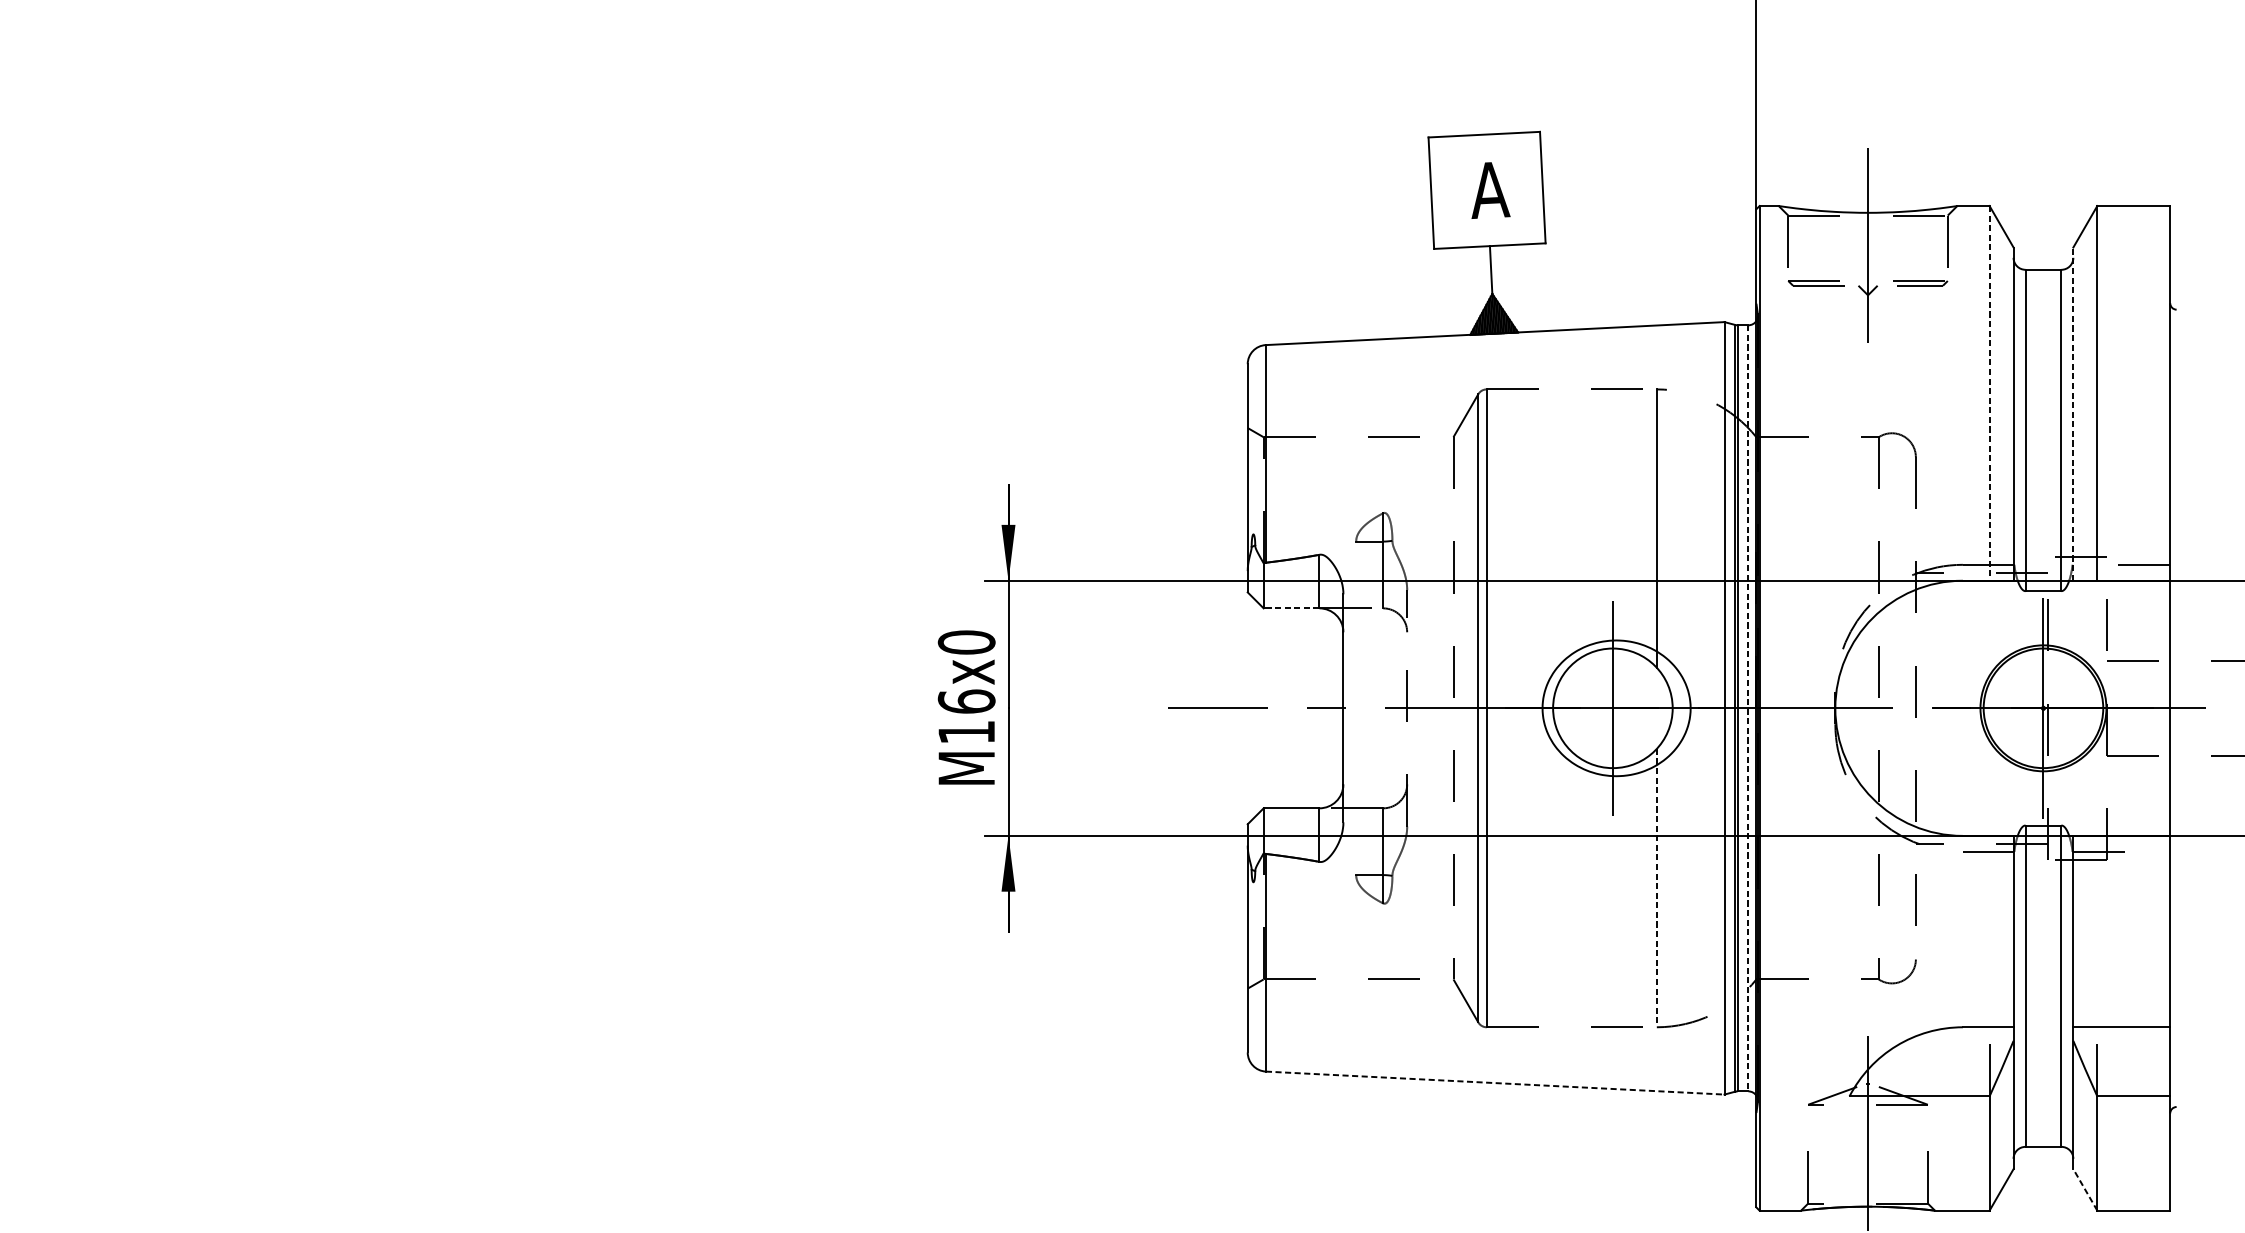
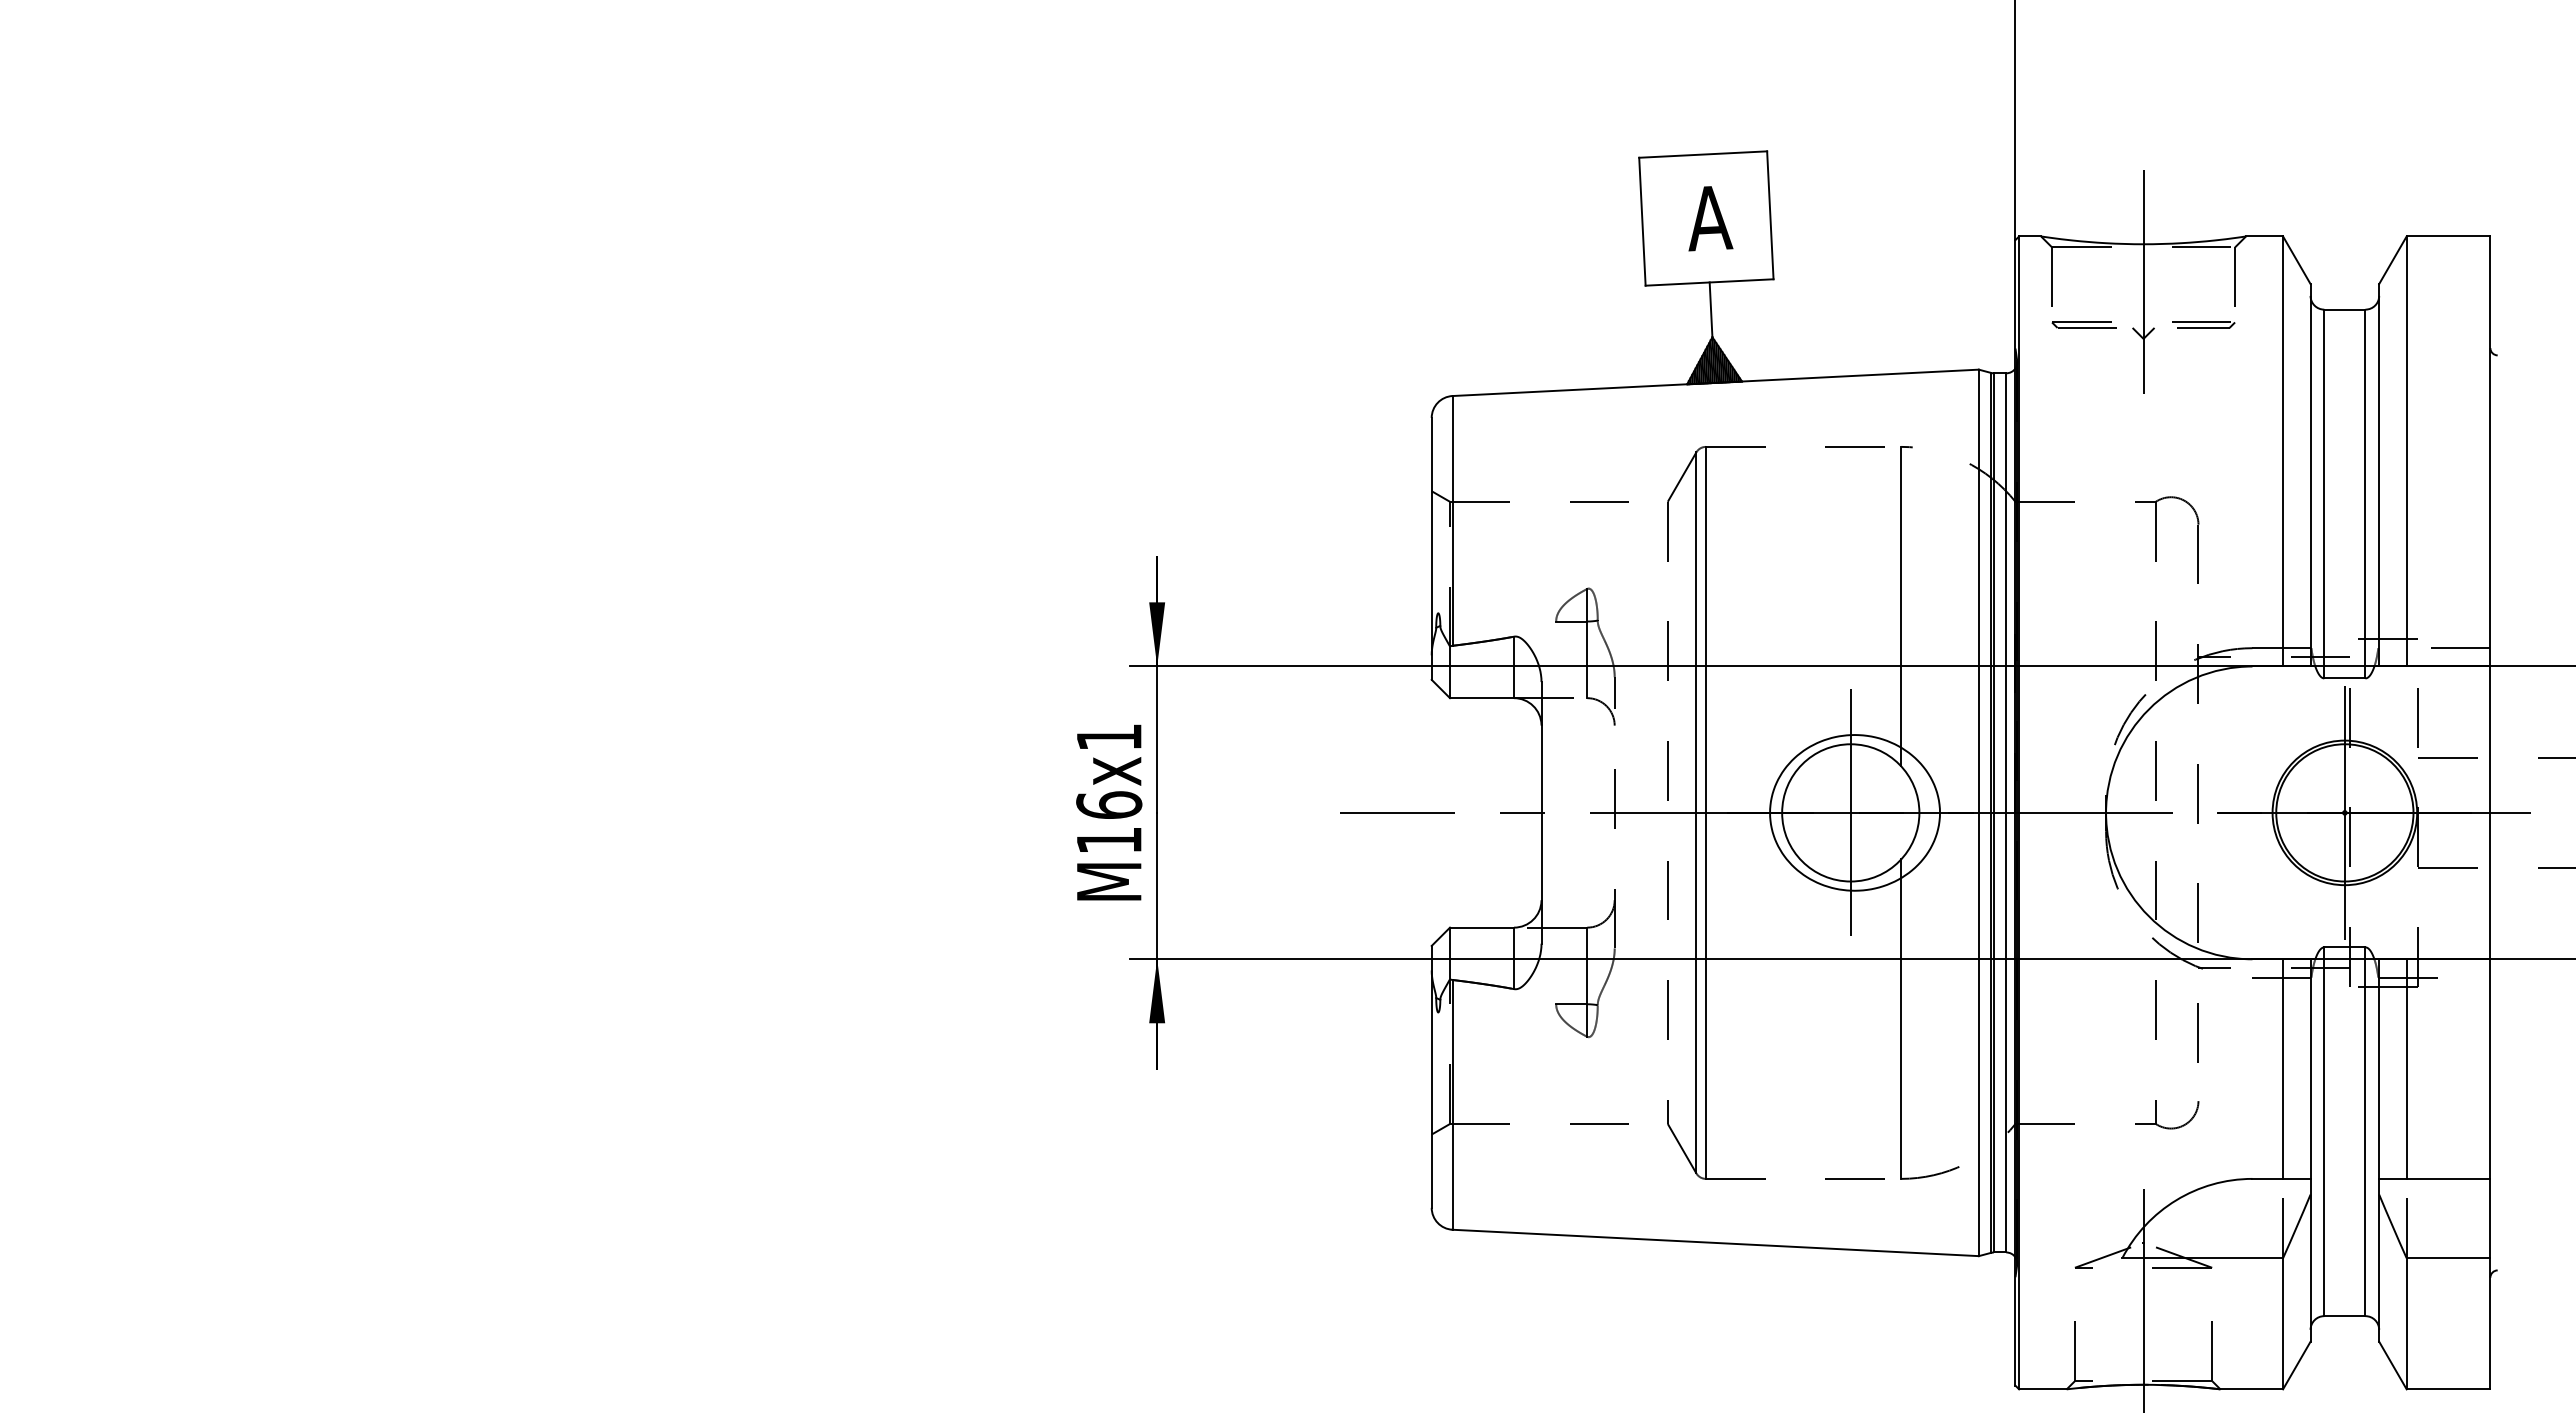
line: (1989, 393) -> (2283, 451), dashed -> solid
line: (2073, 413) -> (2379, 474), dashed -> solid
line: (1291, 608) -> (1481, 698), dashed -> solid
text: (966, 642) -> (1109, 737), M16x0 -> M16x1
line: (1748, 707) -> (2006, 812), dashed -> solid
line: (1657, 888) -> (1901, 1019), dashed -> solid
line: (1989, 931) -> (2283, 1068), added
line: (2097, 931) -> (2406, 1068), added
line: (1495, 1082) -> (1716, 1242), dashed -> solid
line: (2084, 1189) -> (2392, 1365), dashed -> solid

